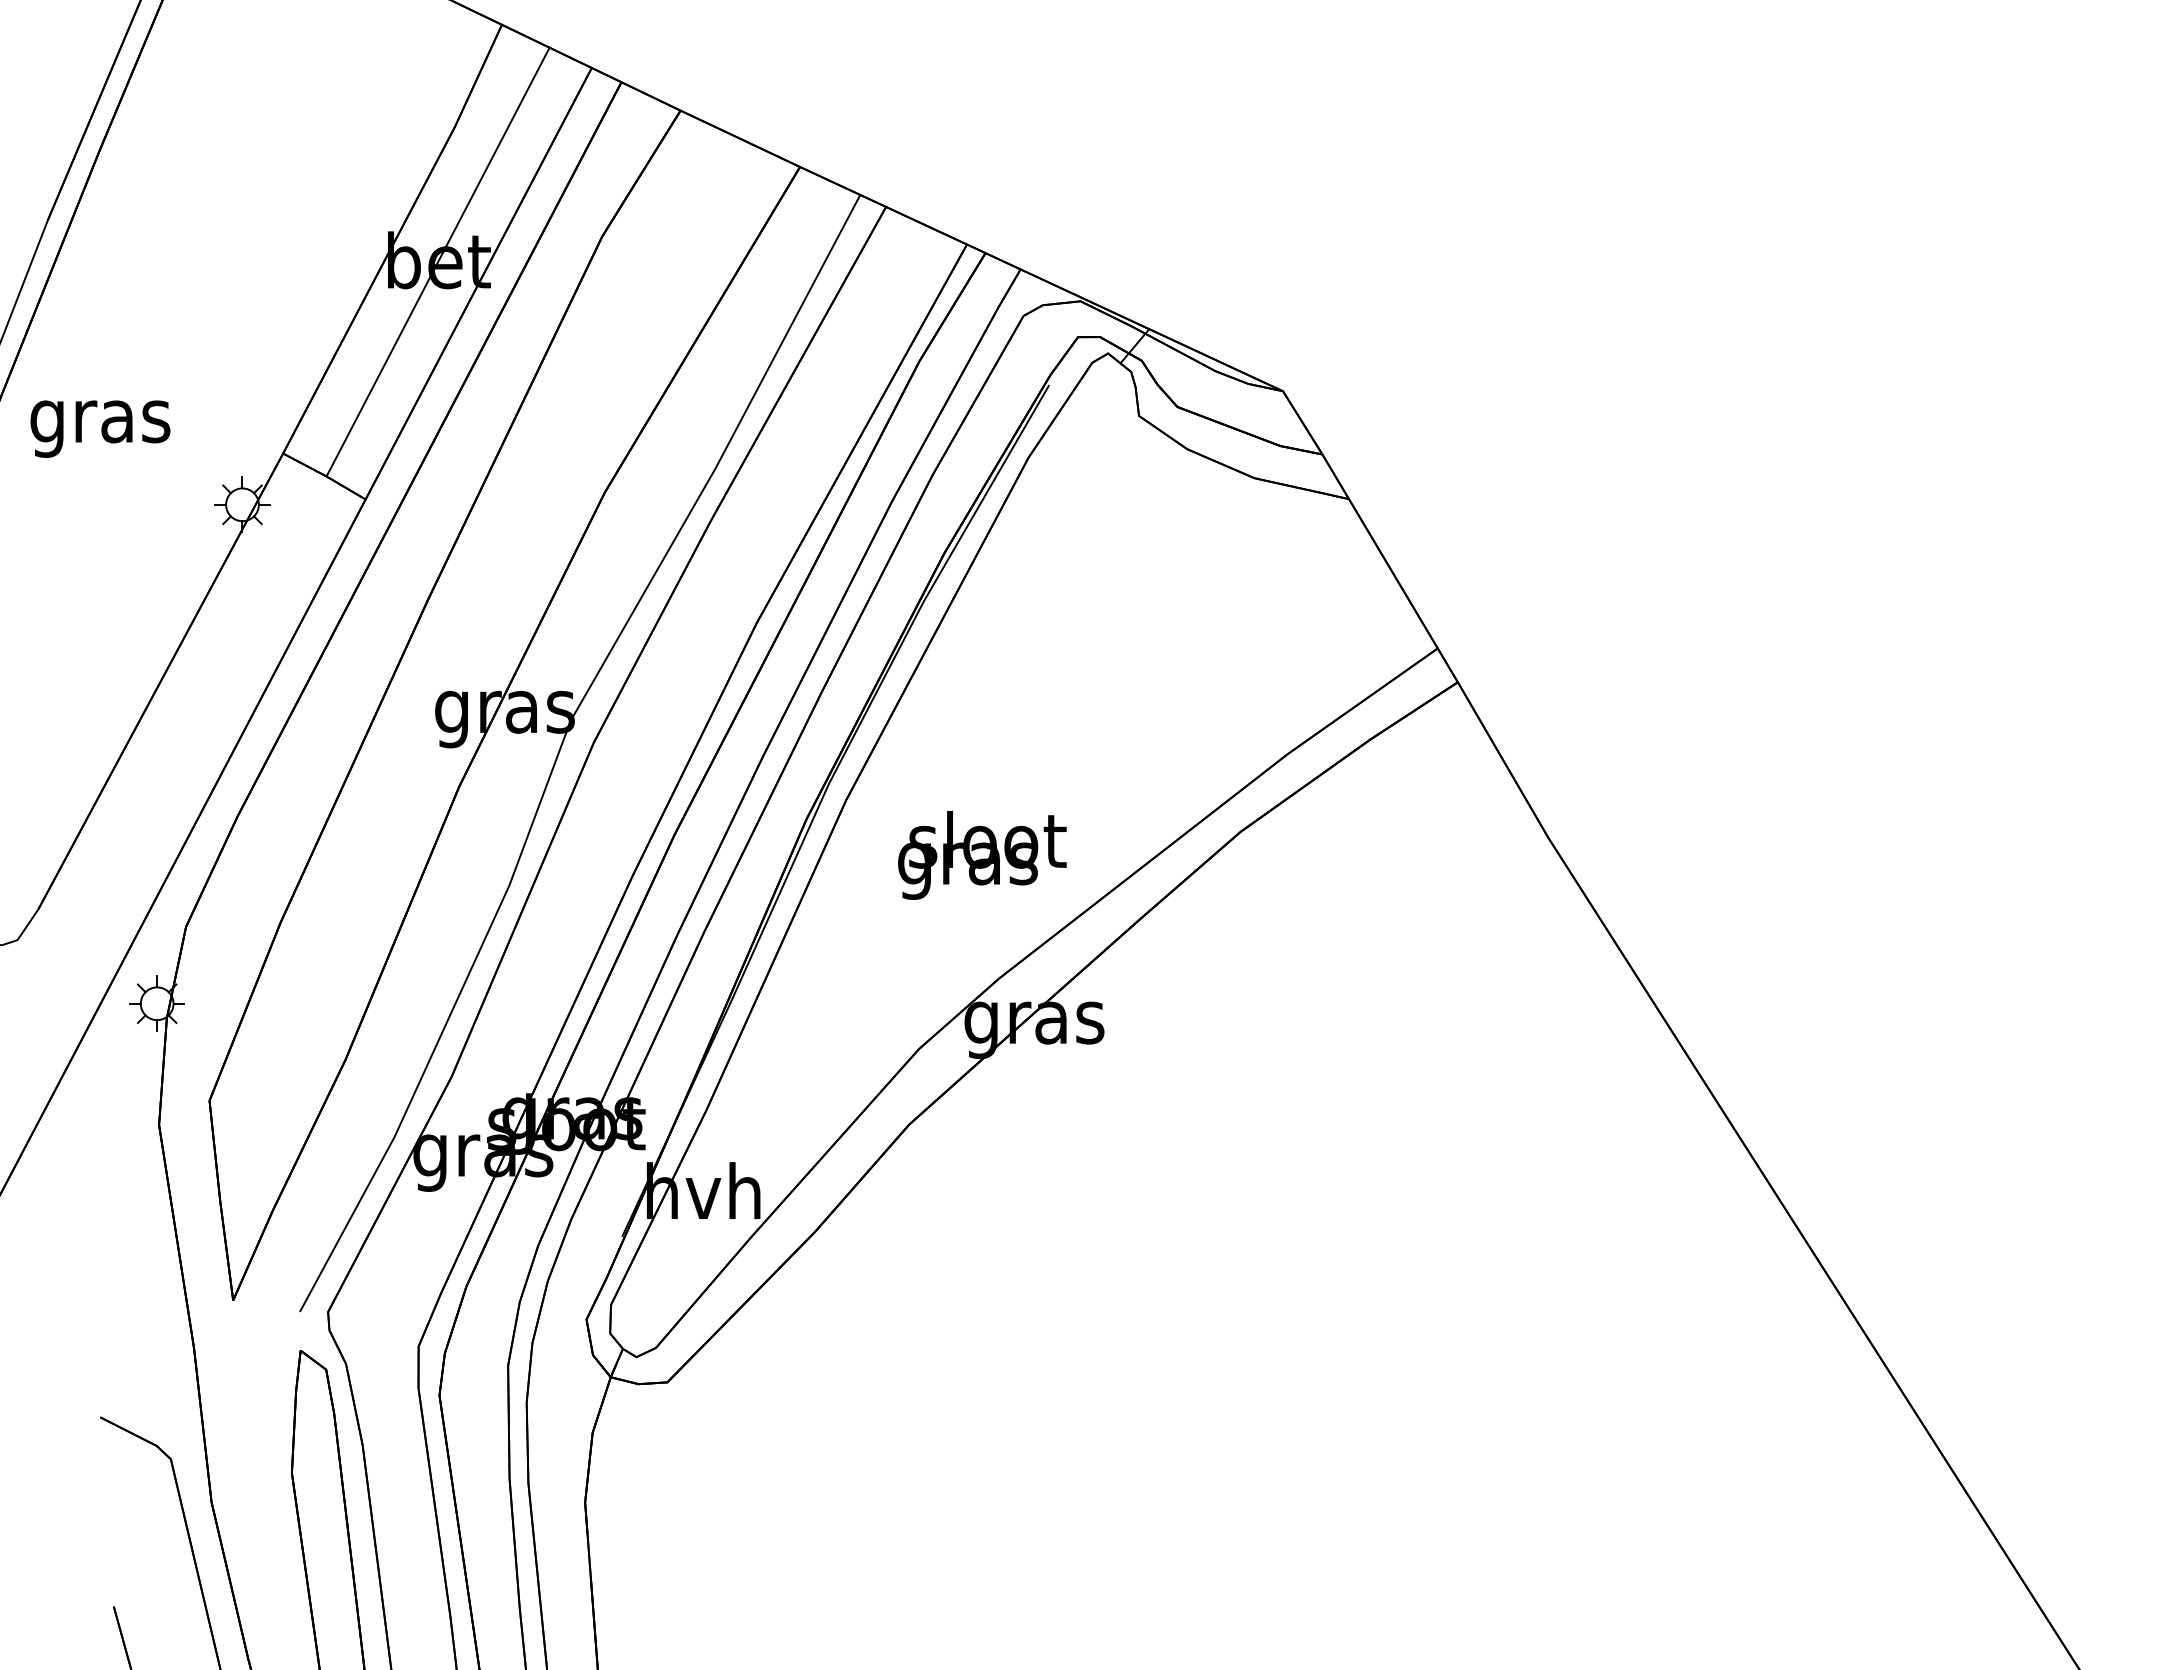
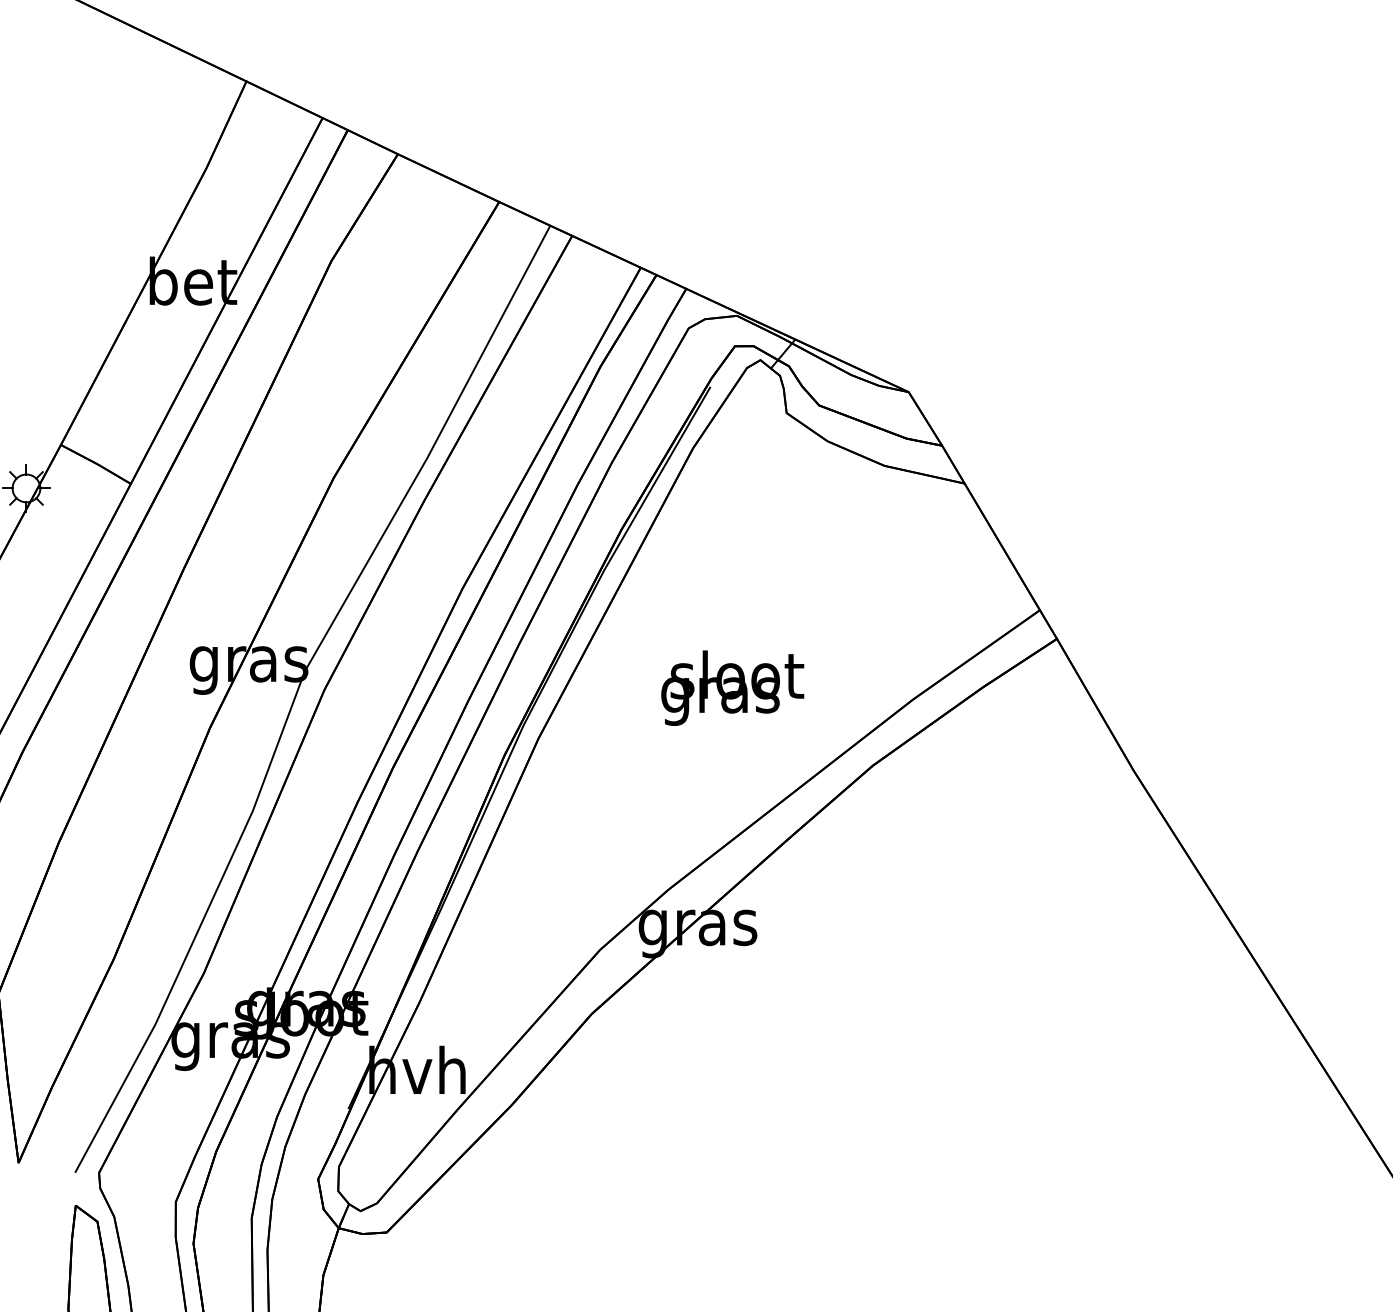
line: (437, 261) -> (191, 282), removed
text: (982, 855) -> (732, 688), moved

